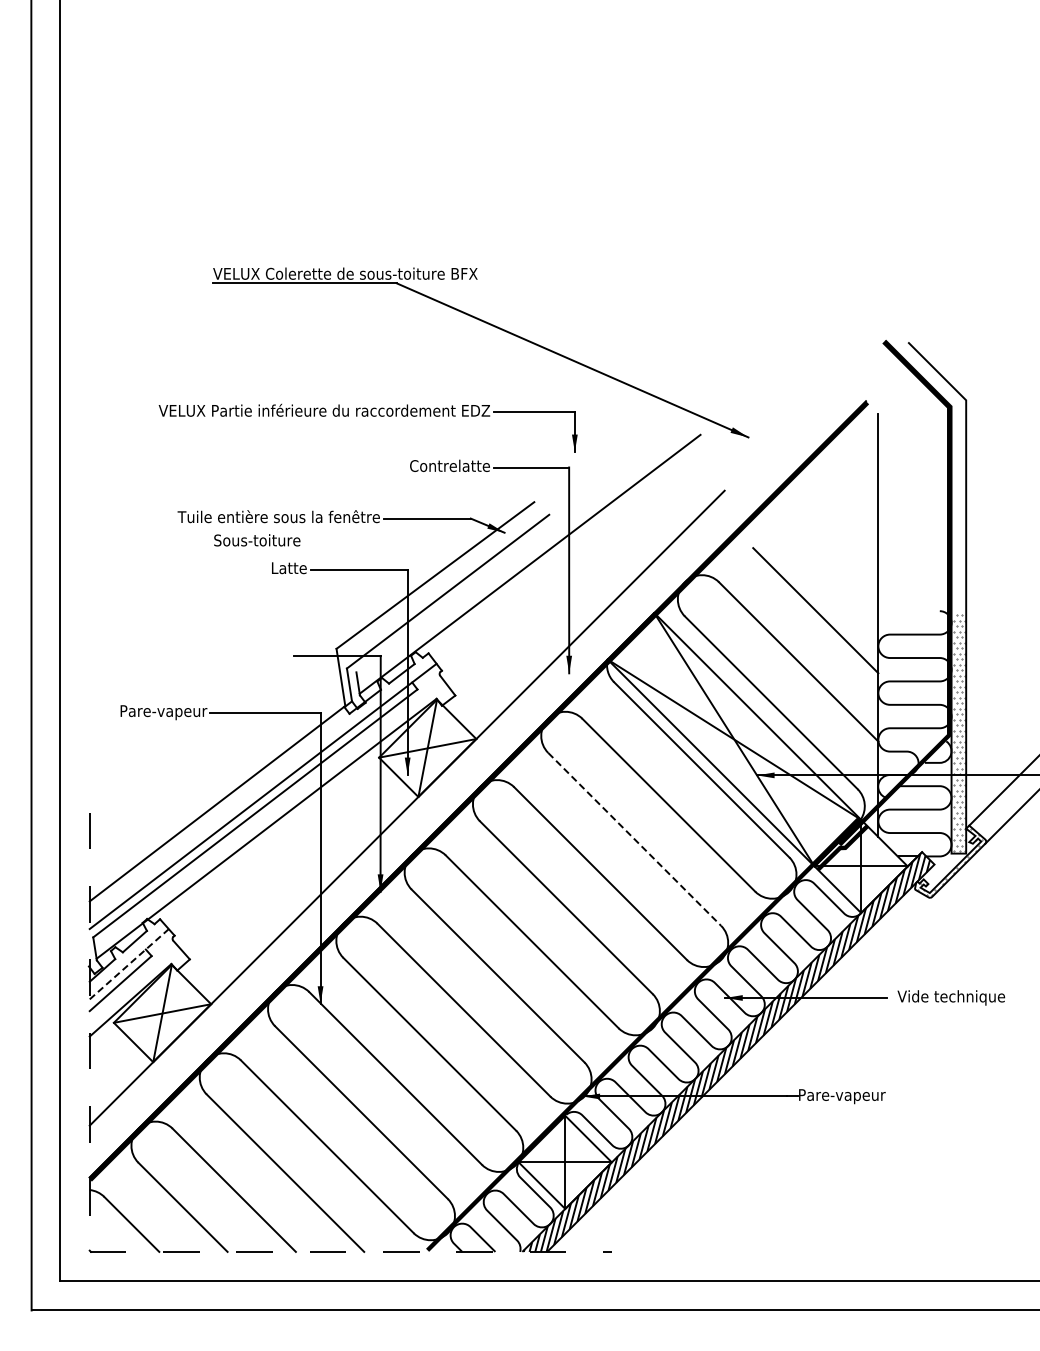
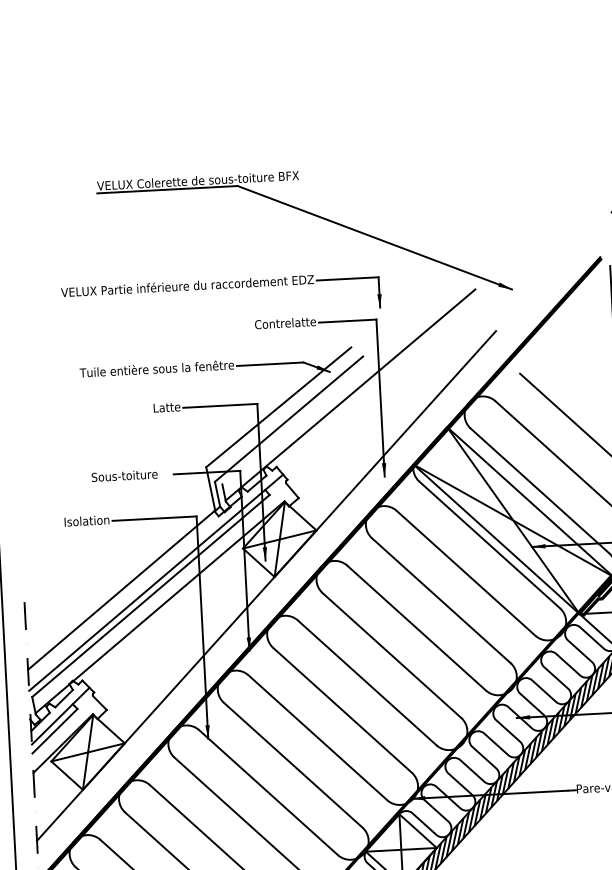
text: (257, 540) -> (124, 475), moved
text: (163, 712) -> (76, 522), Pare-vapeur -> Isolation
line: (635, 839) -> (441, 600), dashed -> solid
line: (129, 964) -> (60, 716), dashed -> solid

